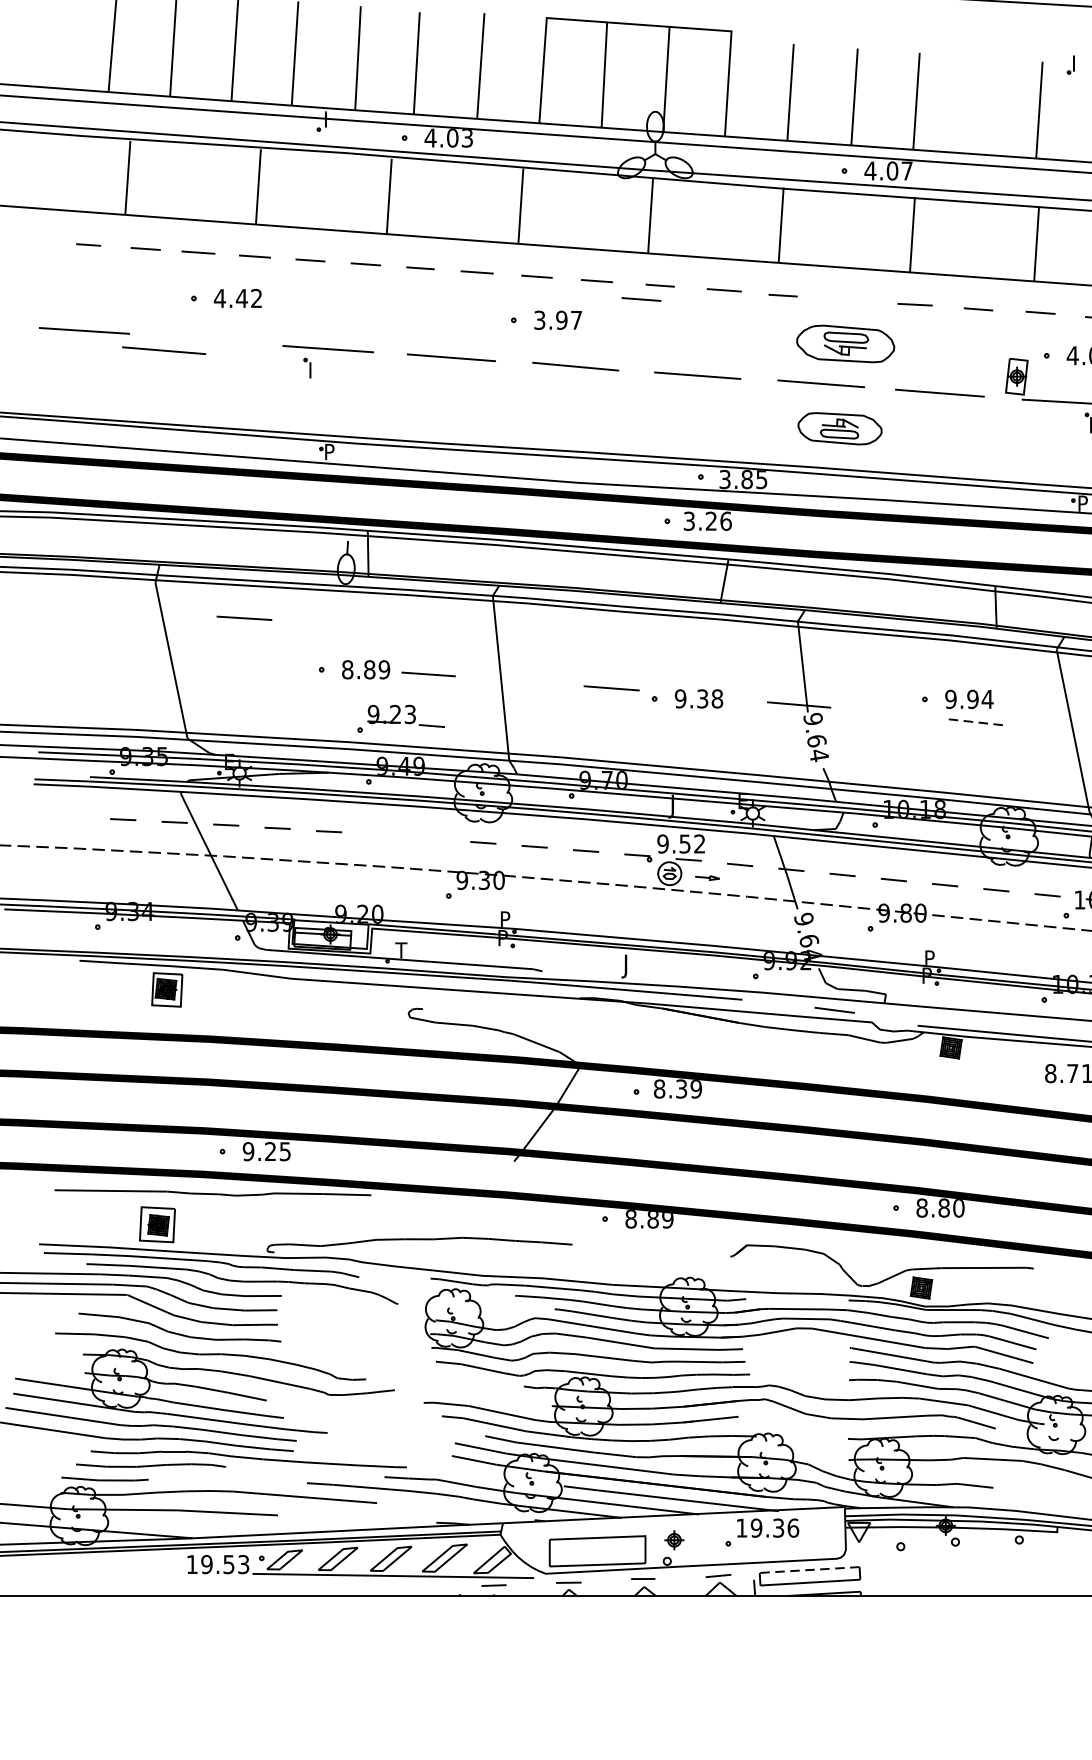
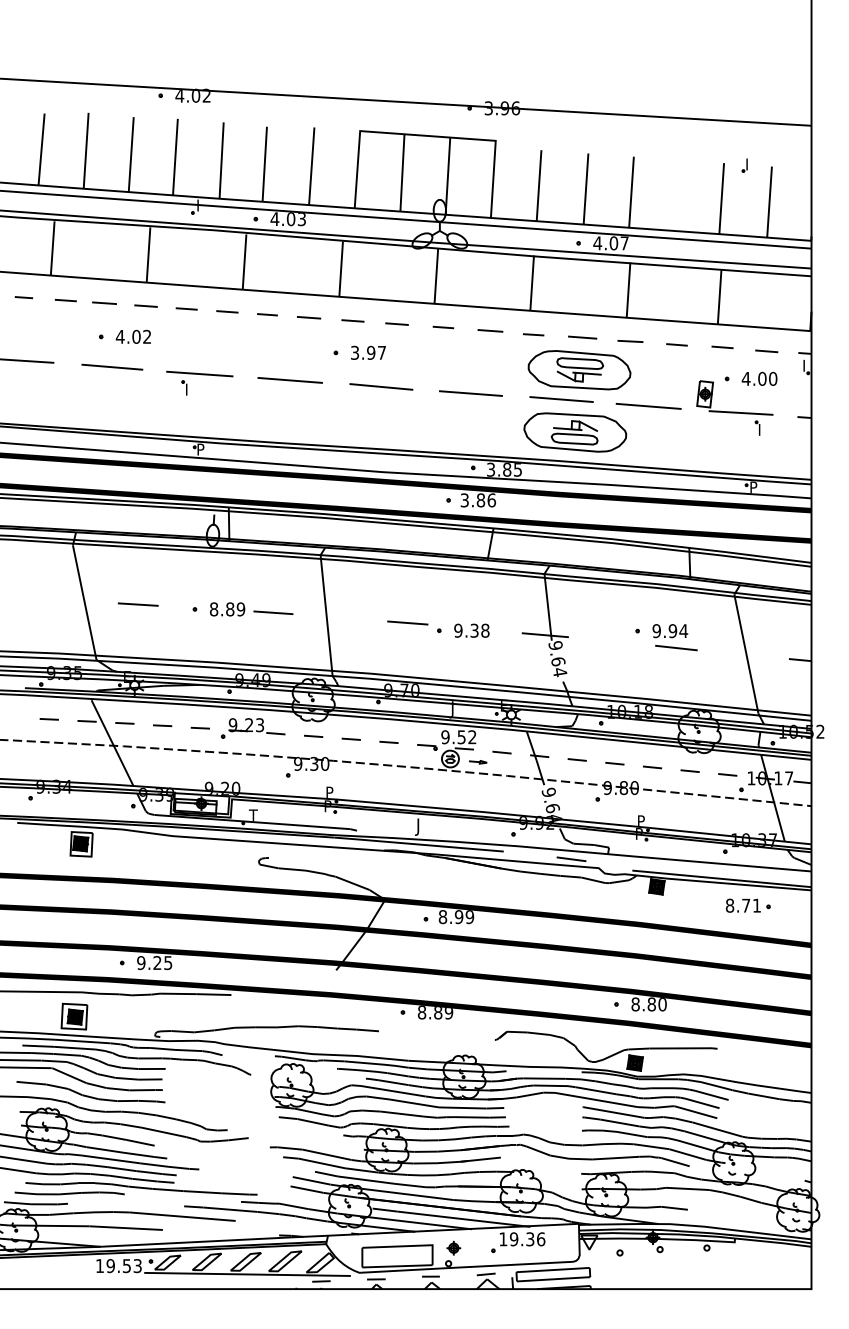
text: (242, 297) -> (136, 336), 4.42 -> 4.02
line: (641, 299) -> (582, 337), moved
part: (845, 344) -> (579, 370), size x1.43
line: (164, 349) -> (112, 366), moved
part: (840, 428) -> (575, 432), size x1.67
text: (710, 521) -> (480, 500), 3.26 -> 3.86
line: (243, 618) -> (137, 604), moved
part: (400, 718) -> (252, 728), moved
line: (977, 723) -> (676, 648), dashed -> solid
text: (680, 1088) -> (458, 916), 8.39 -> 8.99
line: (810, 1570) -> (553, 1270), dashed -> solid

